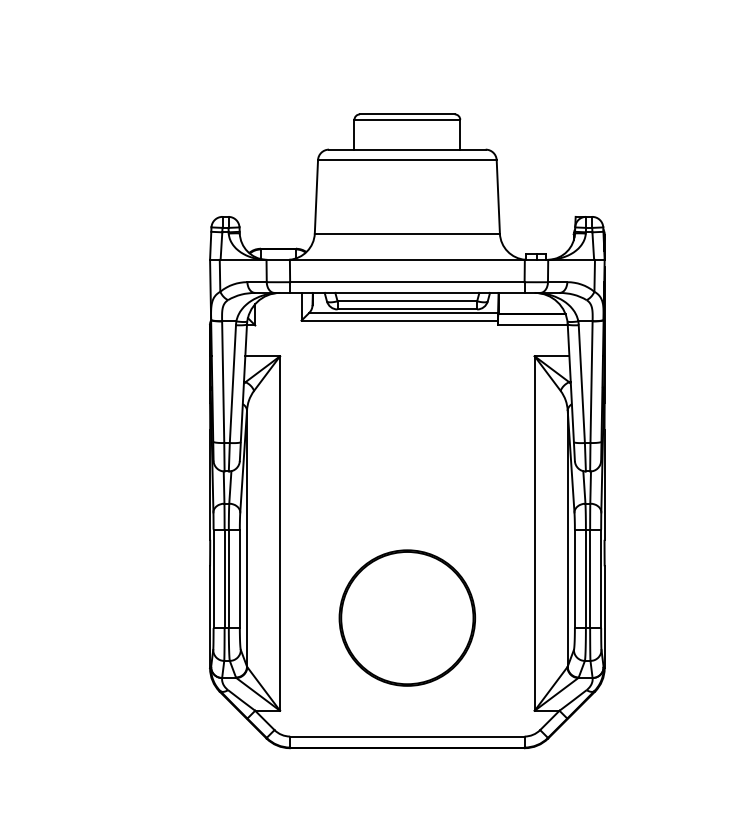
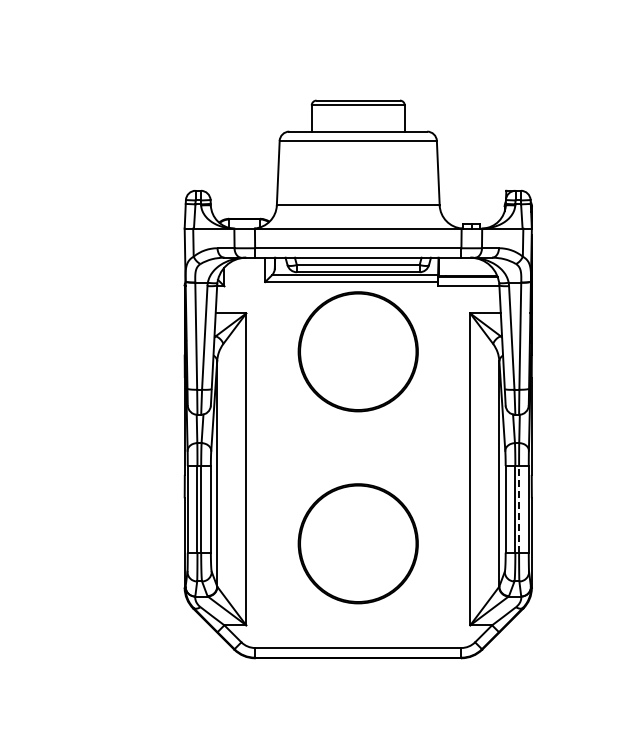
part: (406, 399) -> (357, 351), added
line: (590, 577) -> (519, 508), solid -> dashed

